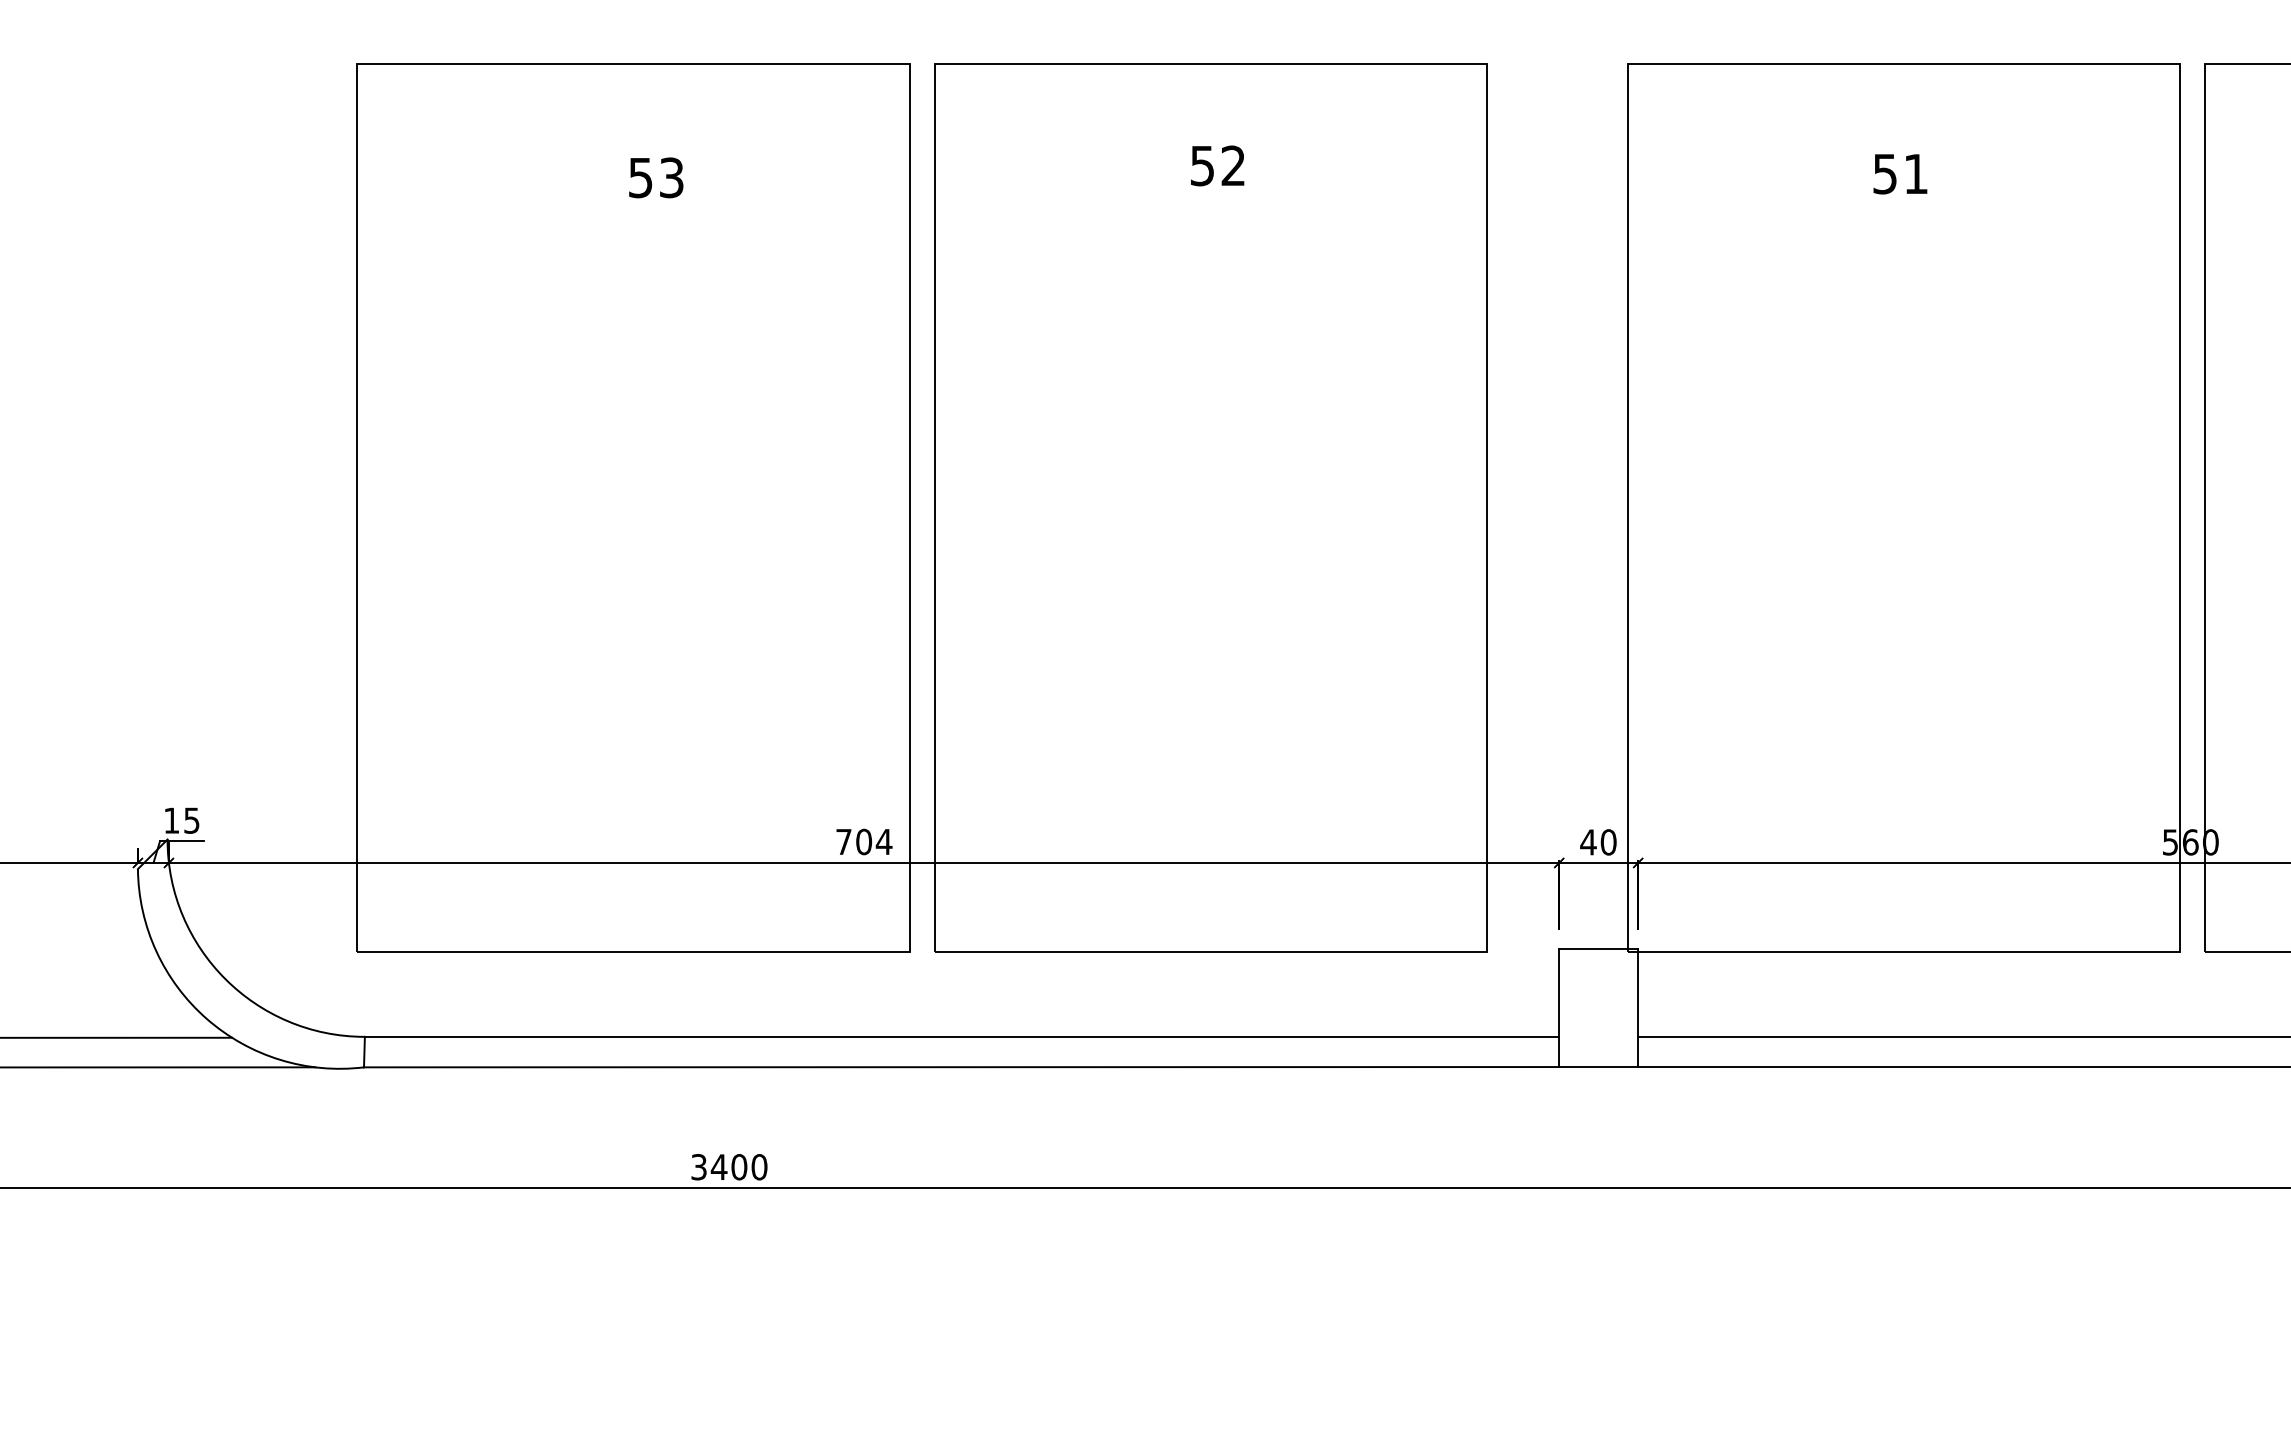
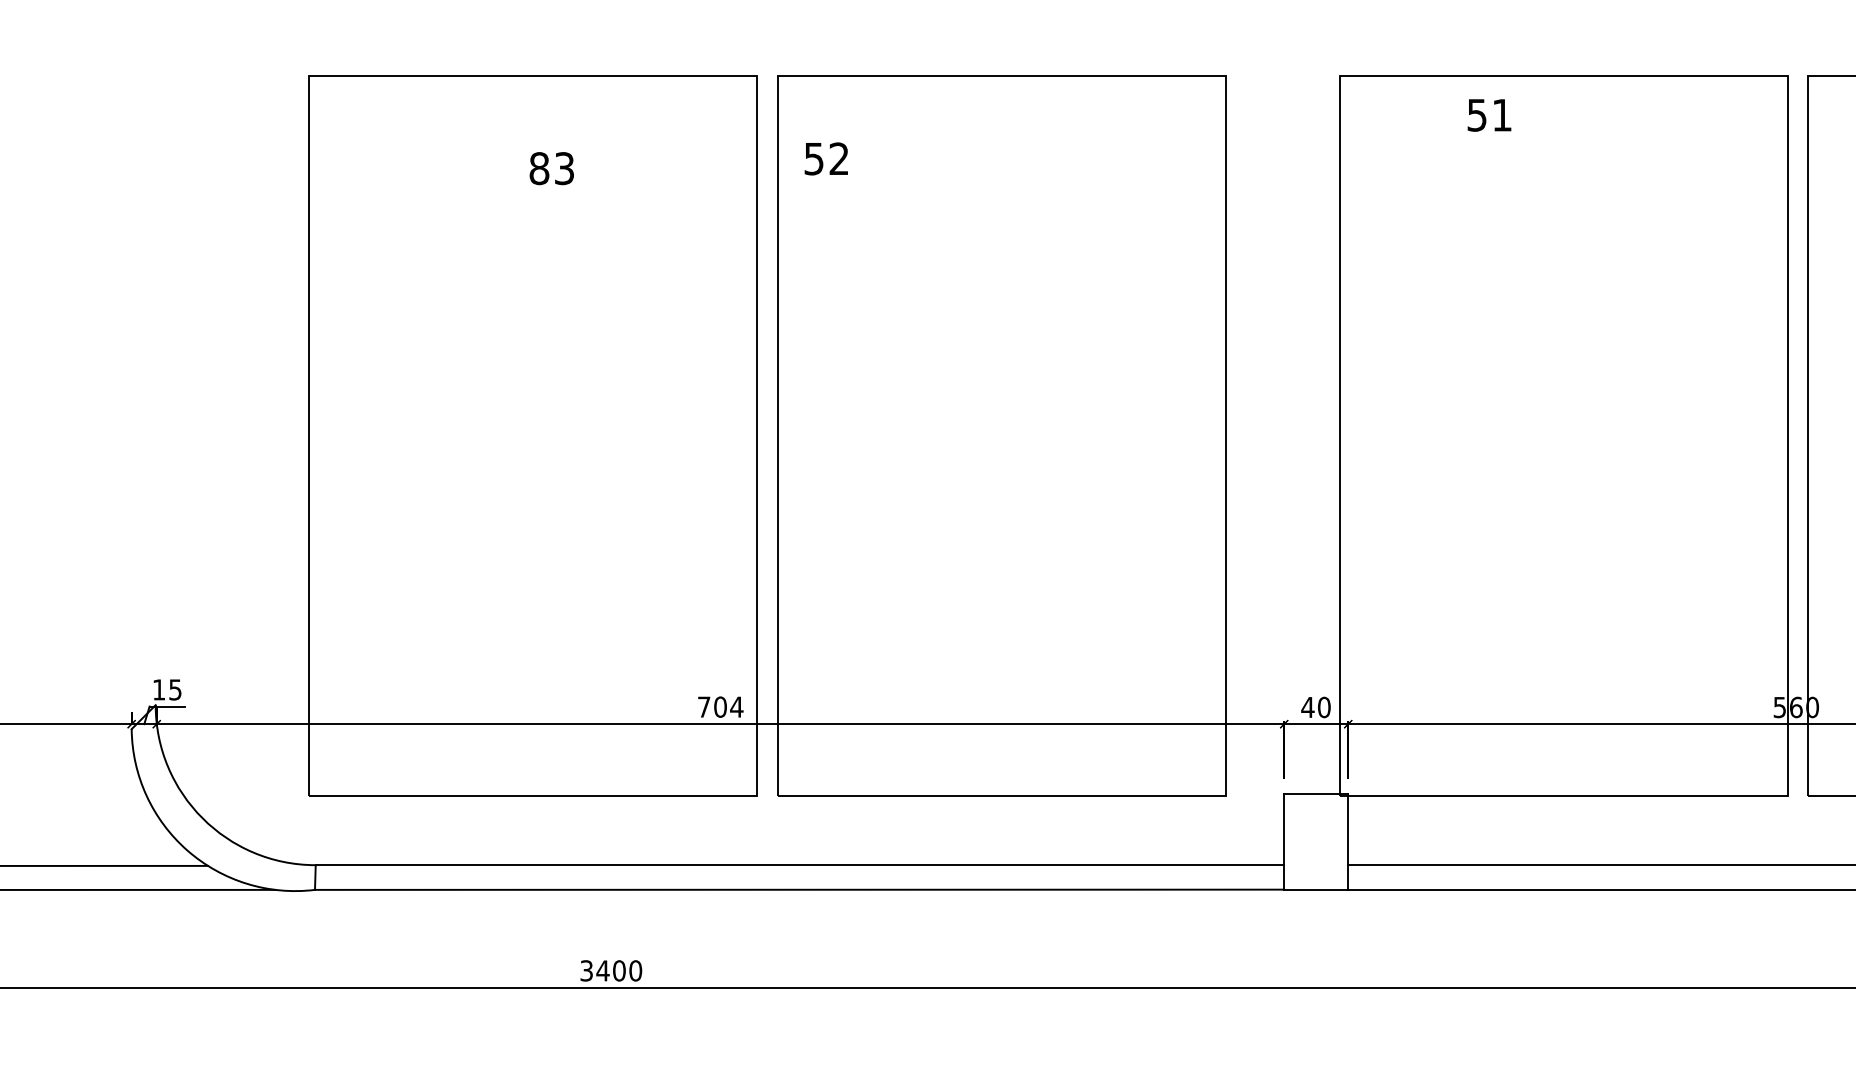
text: (1217, 165) -> (826, 158), moved
text: (1900, 174) -> (1489, 115), moved
text: (640, 177) -> (539, 168), 53 -> 83

